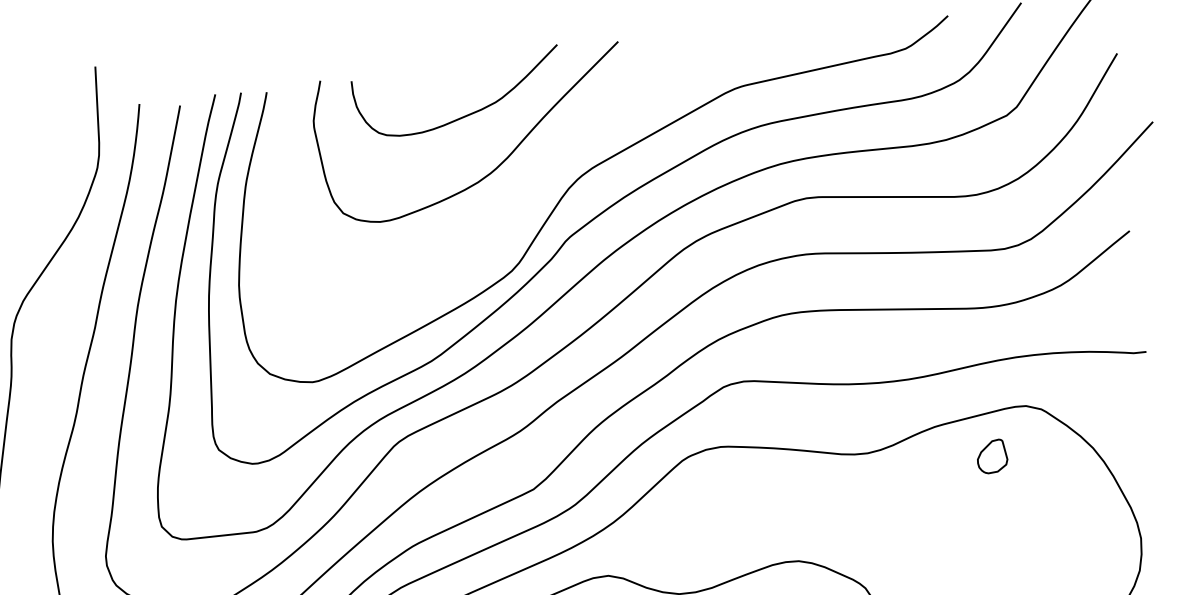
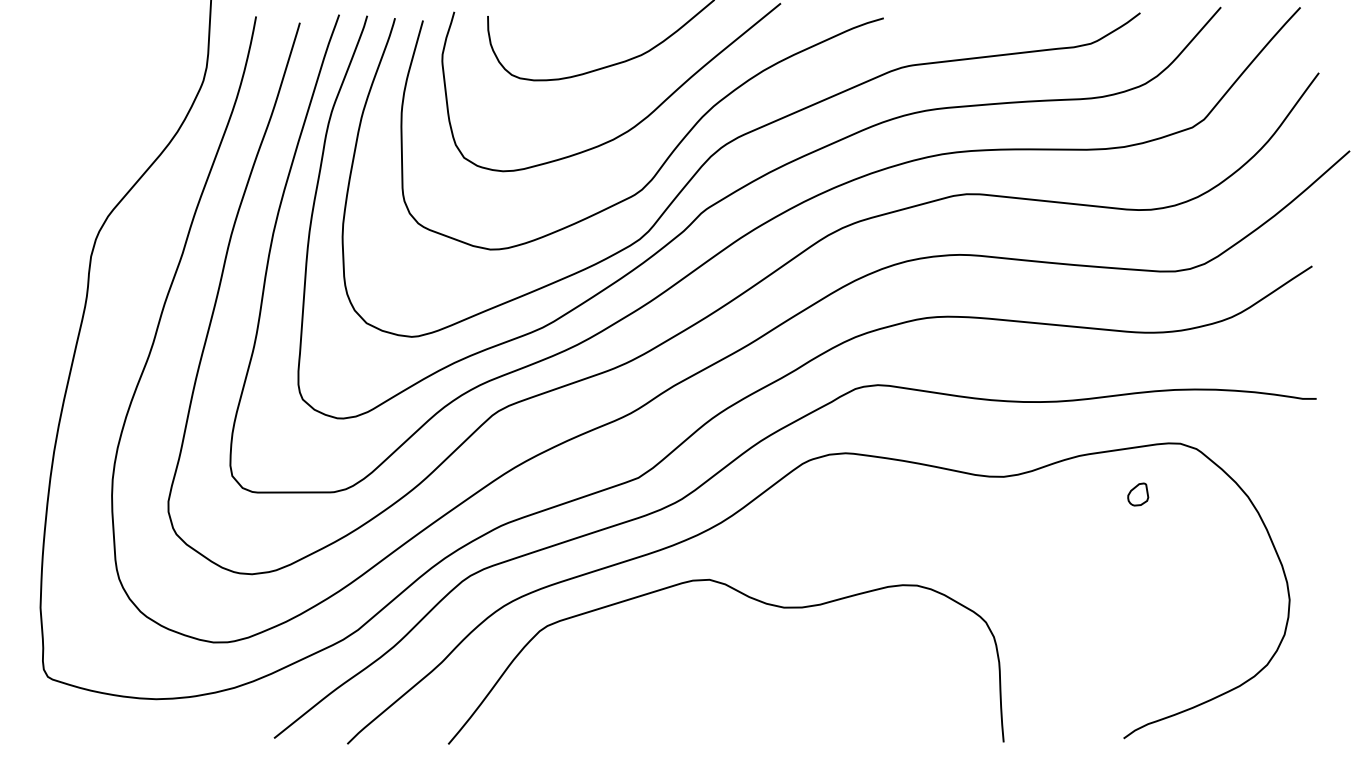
curve: (530, 191) -> (668, 155), added
part: (992, 456) -> (1138, 494), size x0.62

